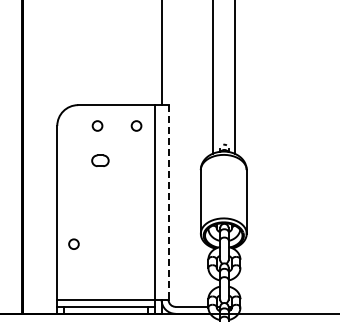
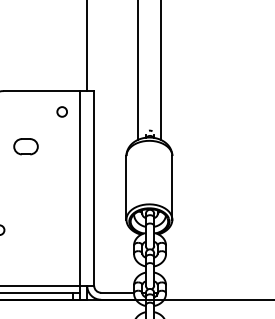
circle: (97, 125) -> (23, 111), removed
part: (100, 160) -> (26, 146), size x1.43
line: (168, 203) -> (94, 189), dashed -> solid

